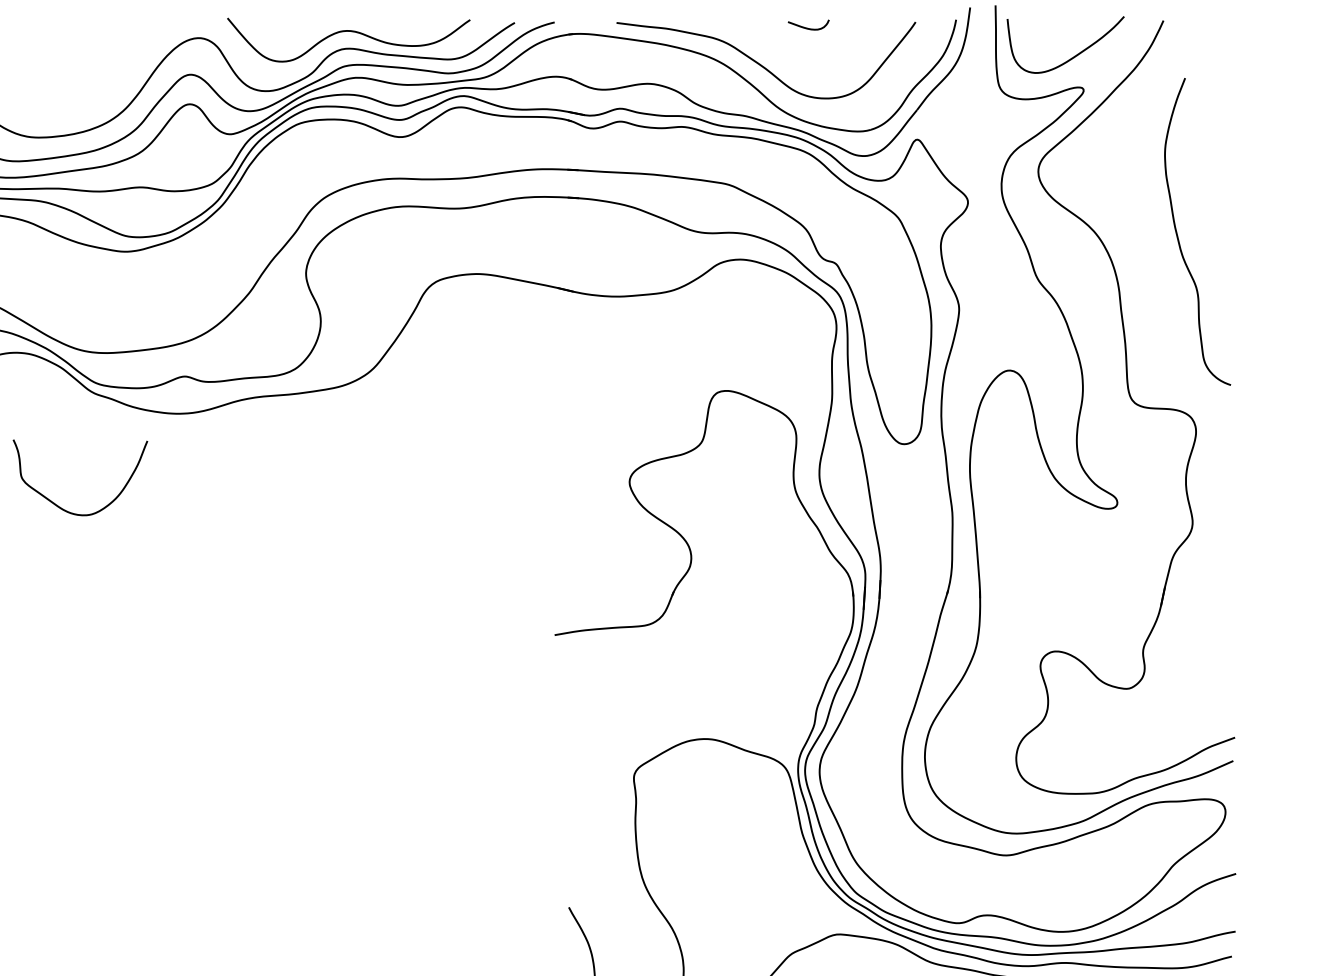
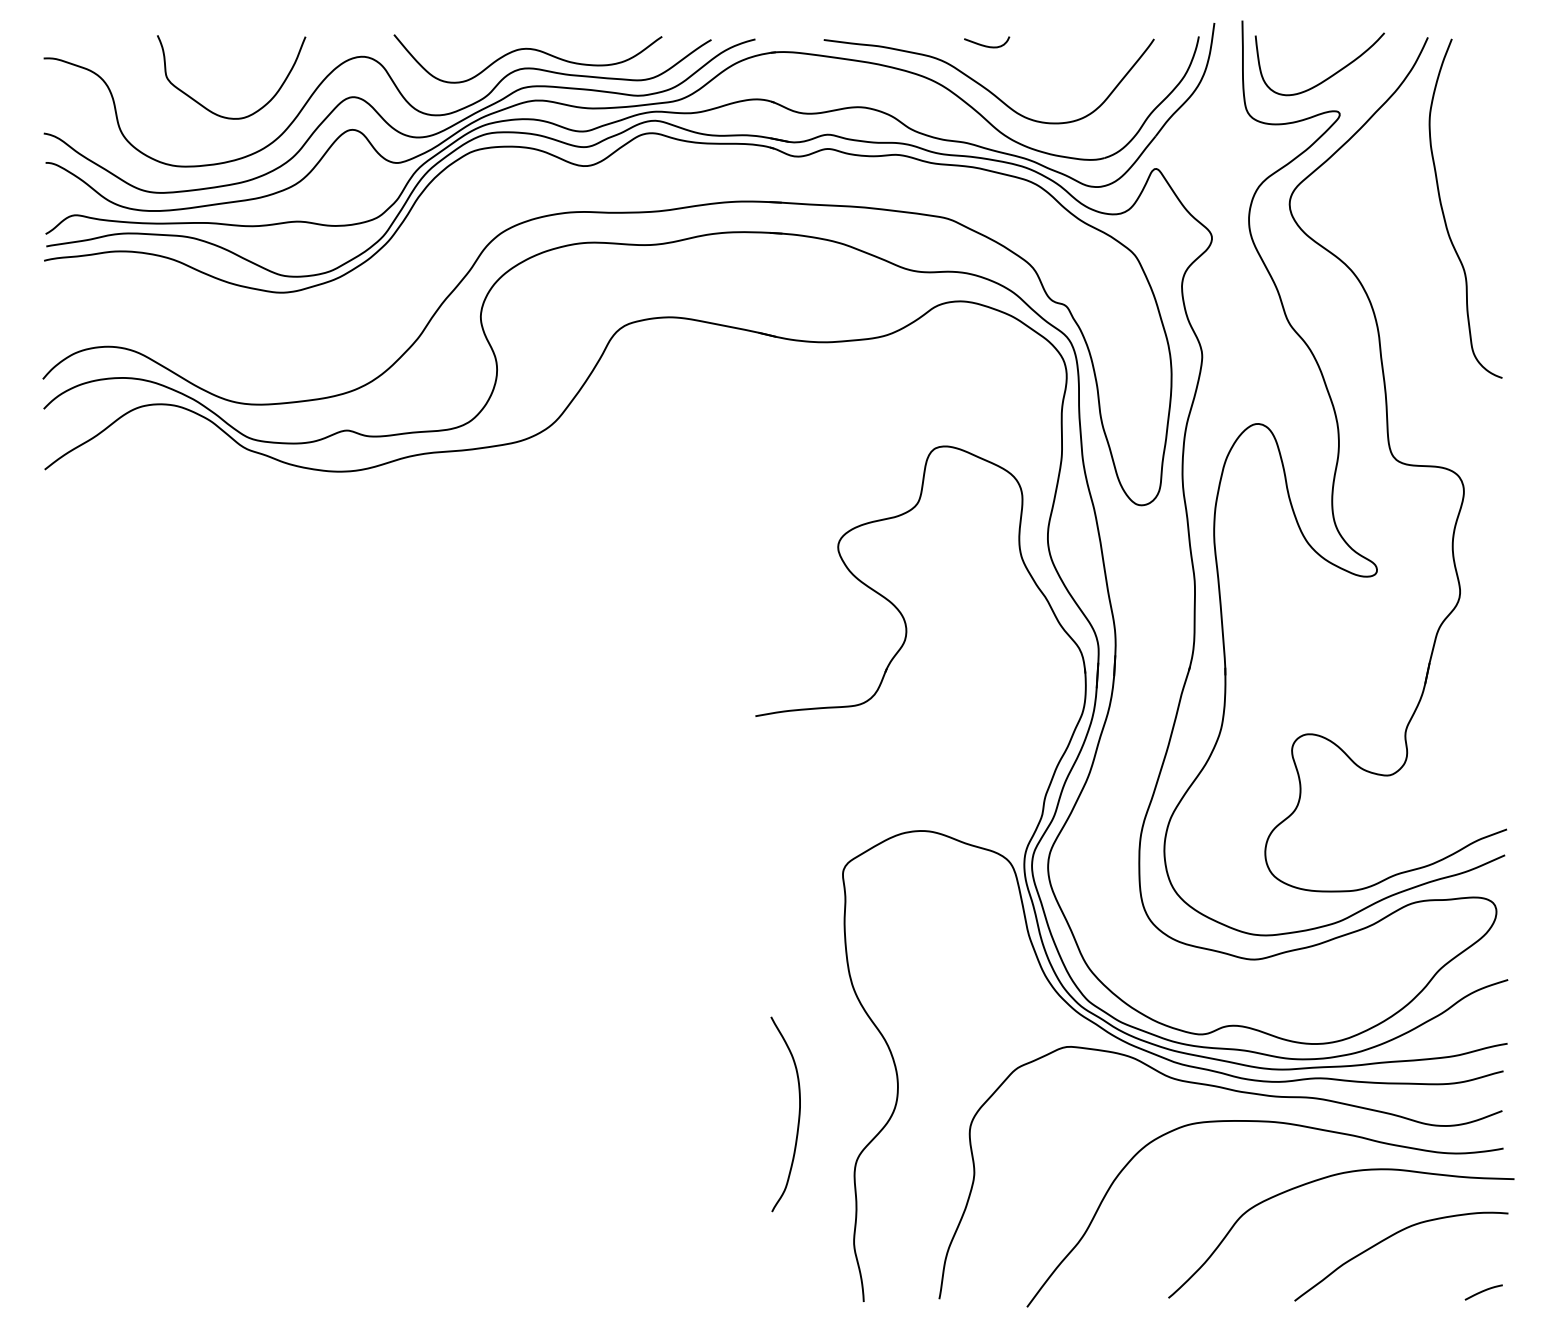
curve: (809, 27) -> (987, 45), moved
curve: (1178, 236) -> (1444, 213), moved
curve: (60, 506) -> (209, 109), moved

